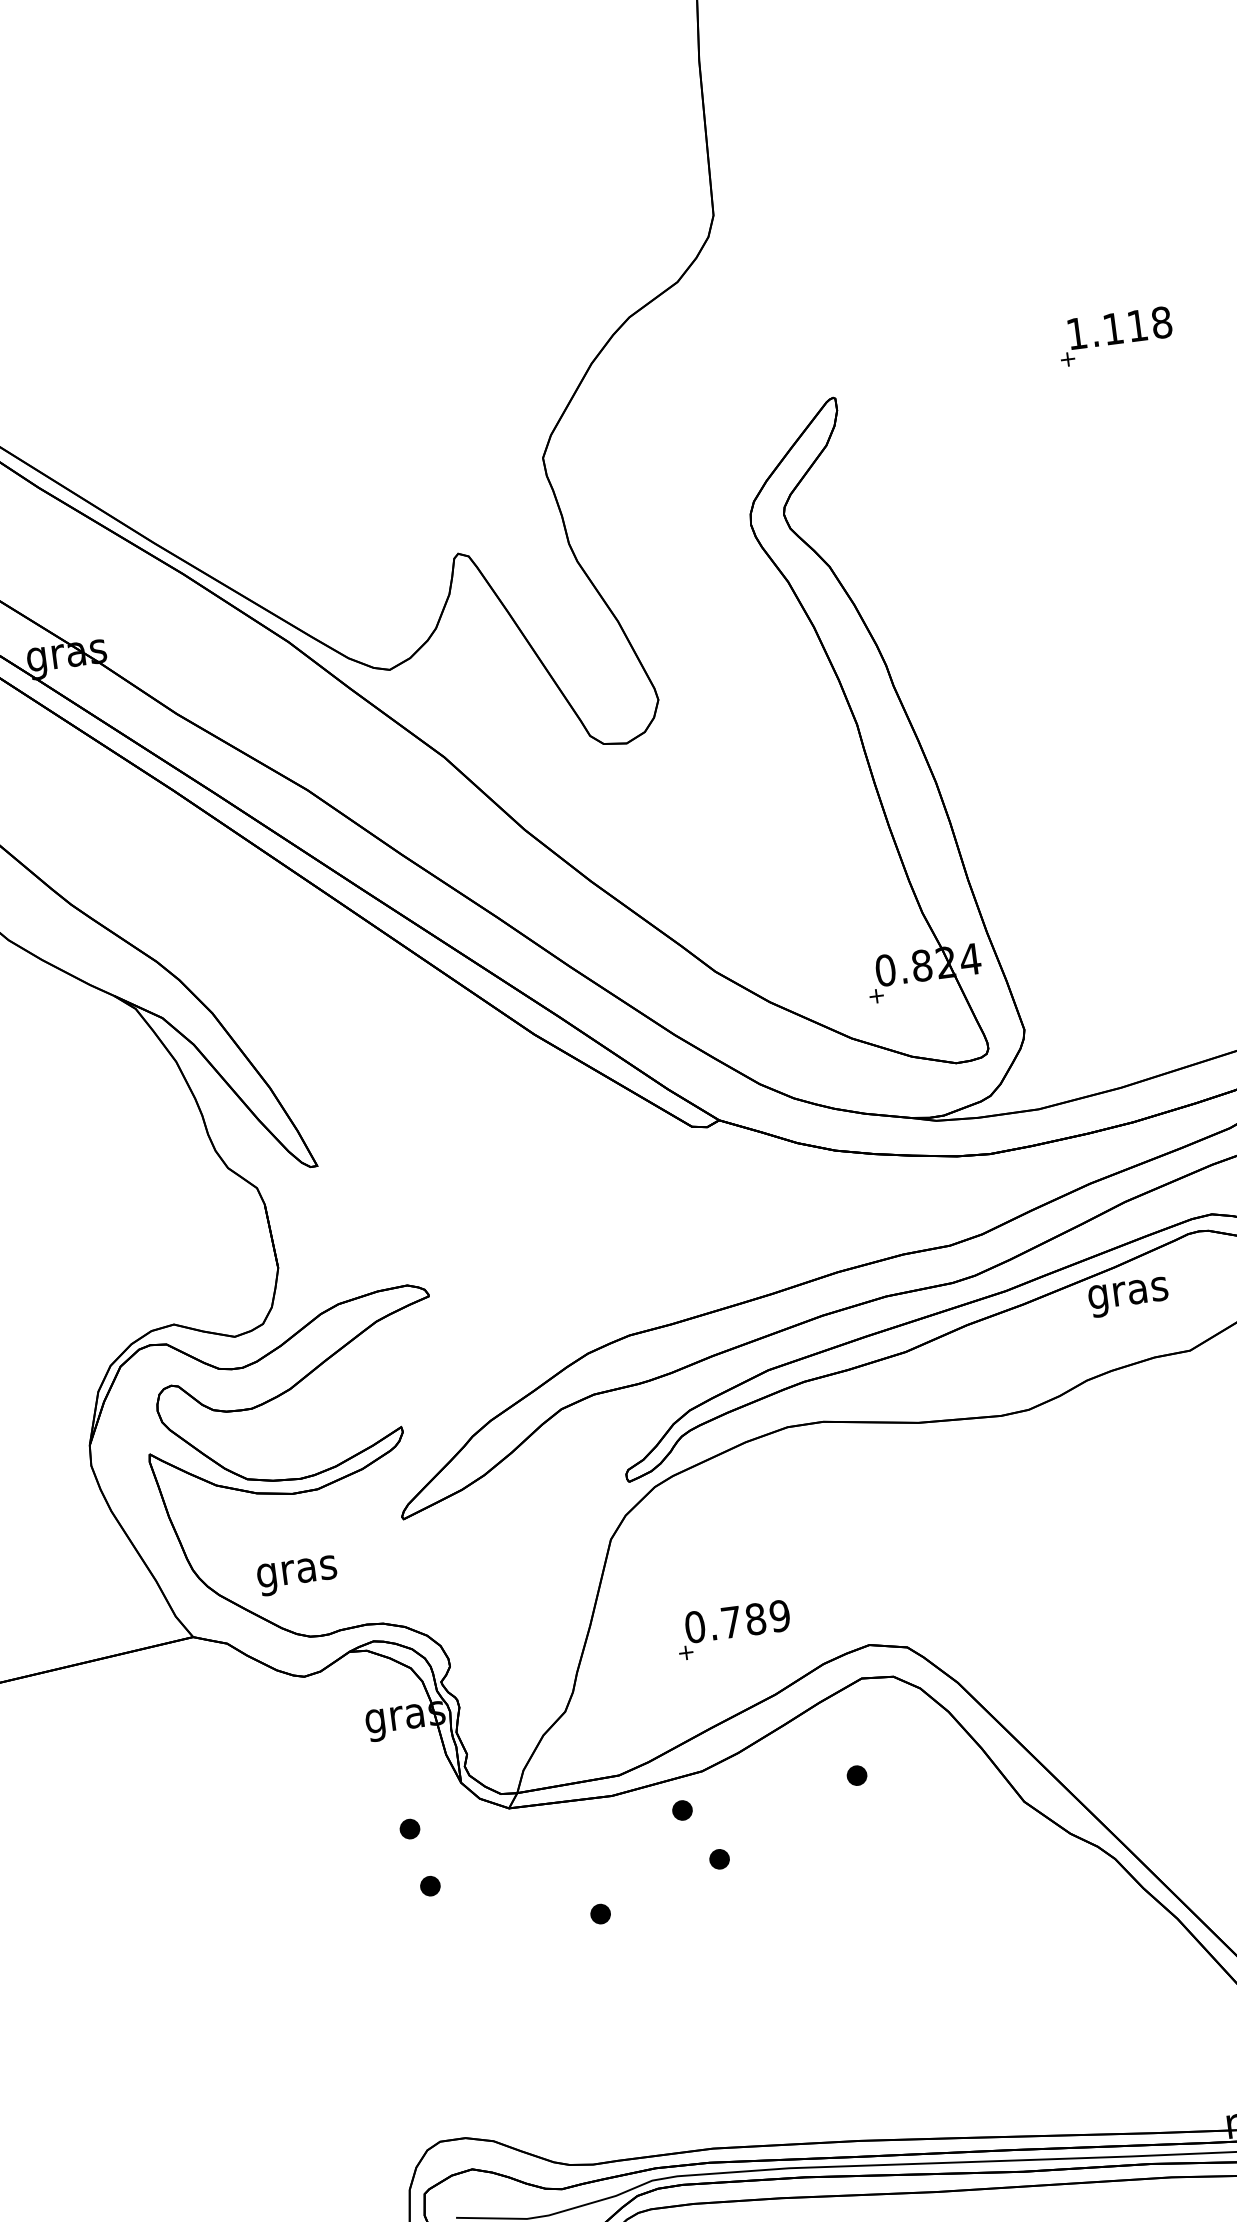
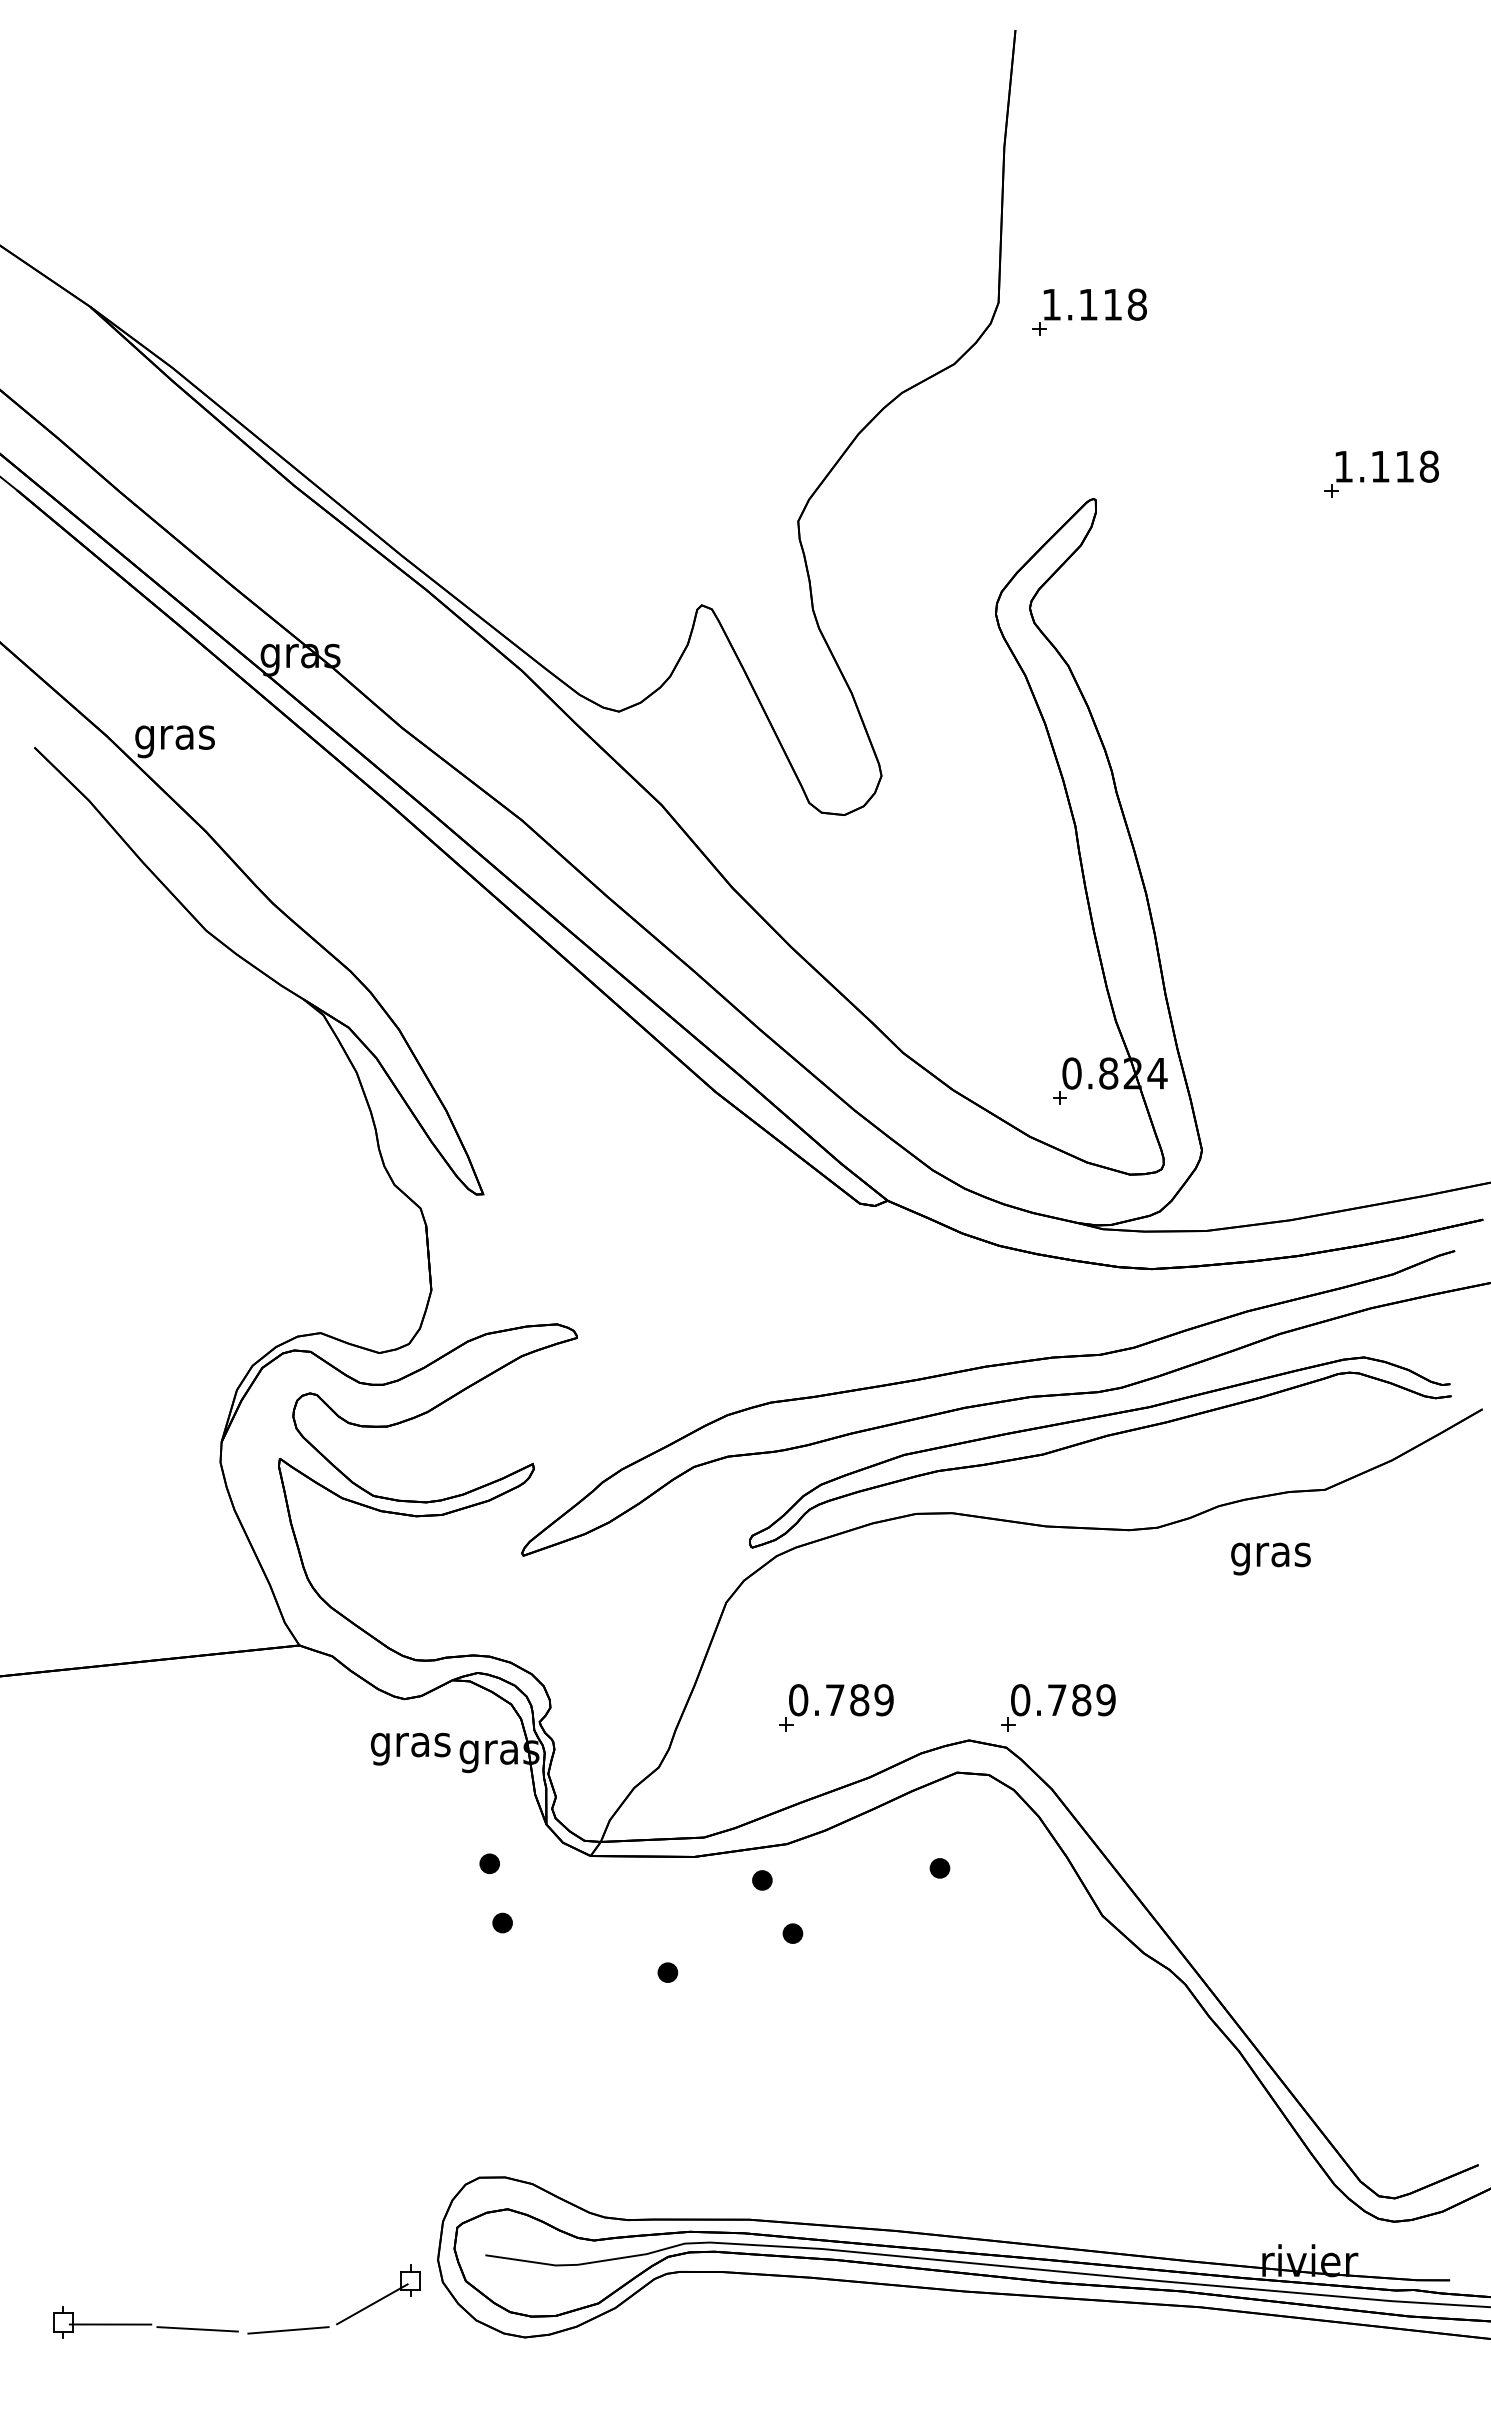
part: (804, 212) -> (1089, 311), added
text: (1128, 1296) -> (1270, 1558), moved
text: (297, 1575) -> (410, 1748), moved
part: (953, 1600) -> (1058, 1707), added

